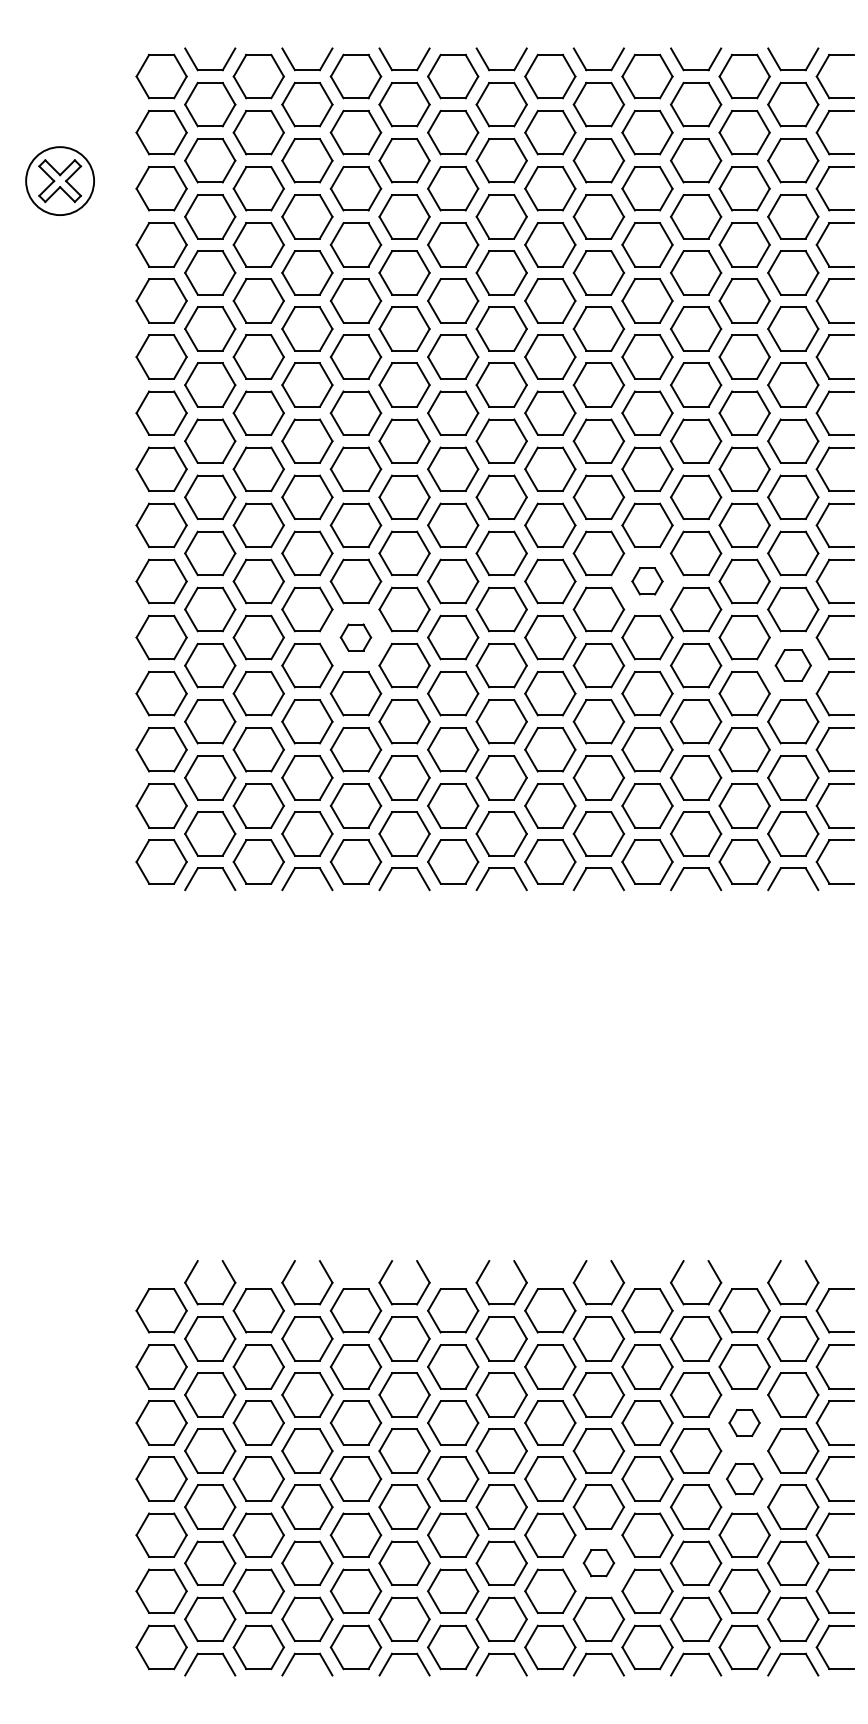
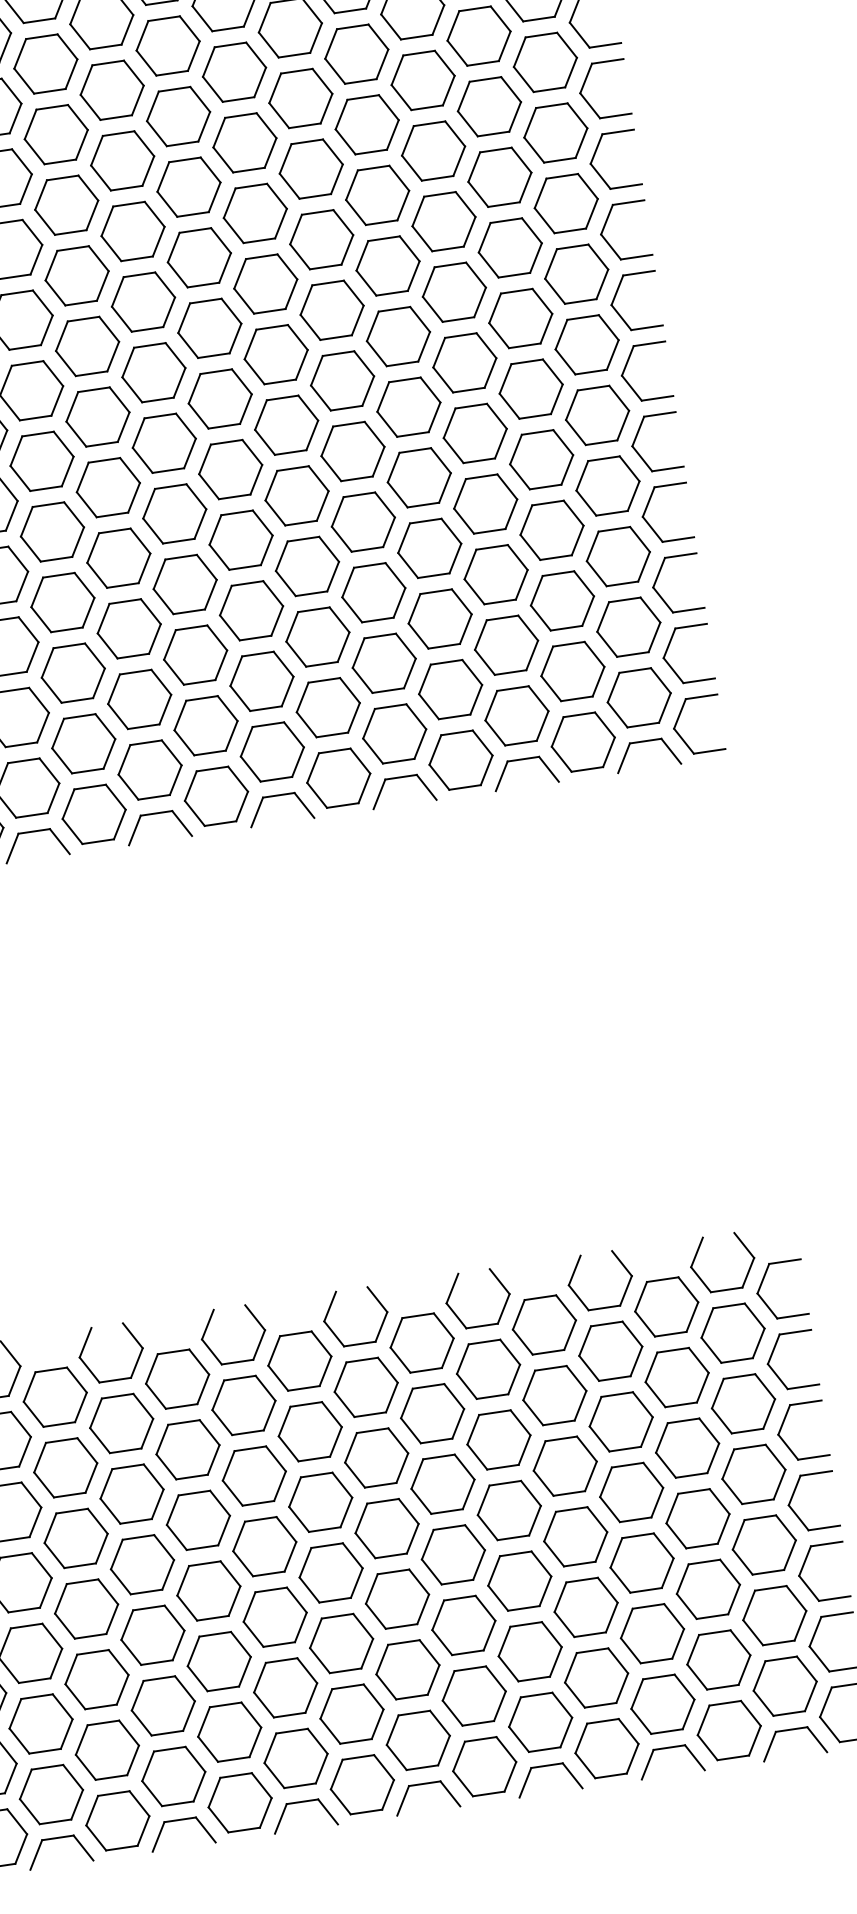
part: (647, 581) -> (408, 407), size x1.67
part: (355, 637) -> (51, 531), size x1.67
part: (793, 665) -> (608, 485), size x1.43
part: (744, 1422) -> (687, 1447), size x1.67
part: (744, 1478) -> (697, 1518), size x1.43
part: (598, 1562) -> (529, 1650), size x1.67

